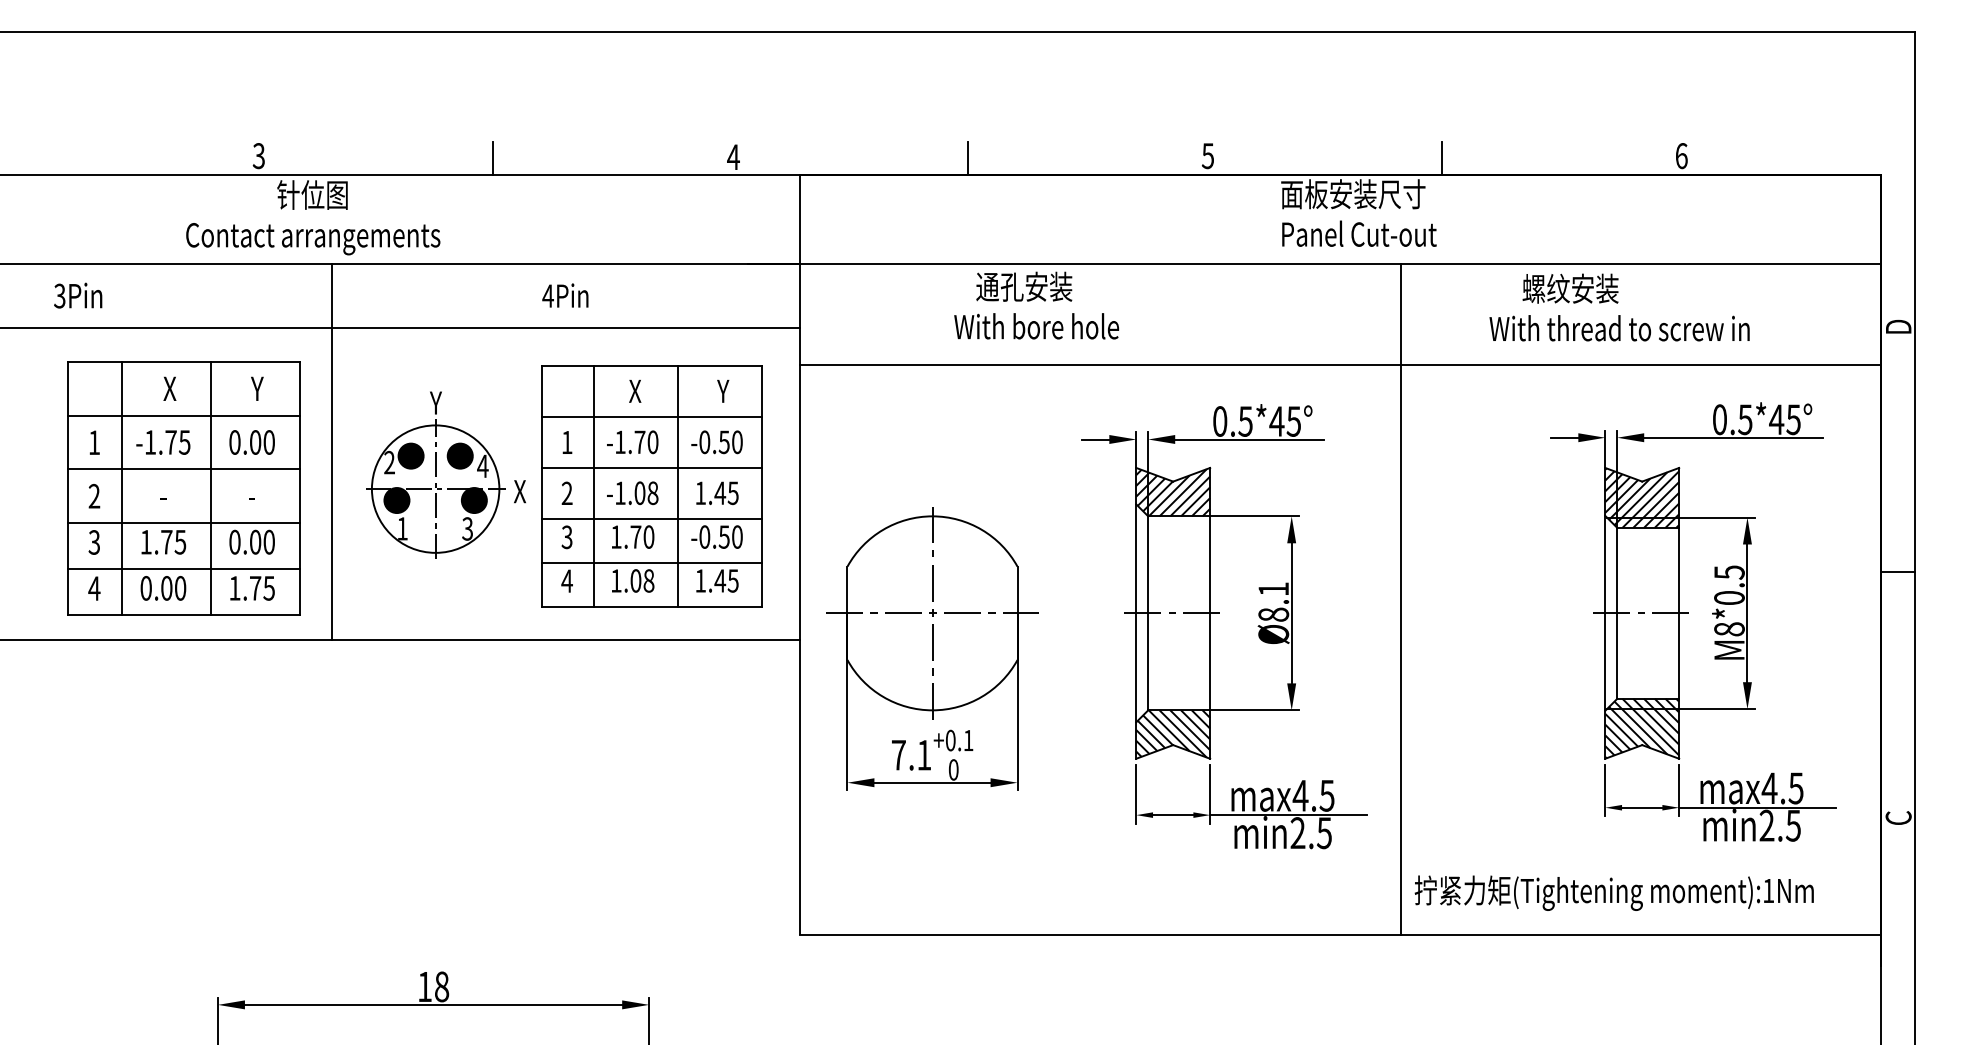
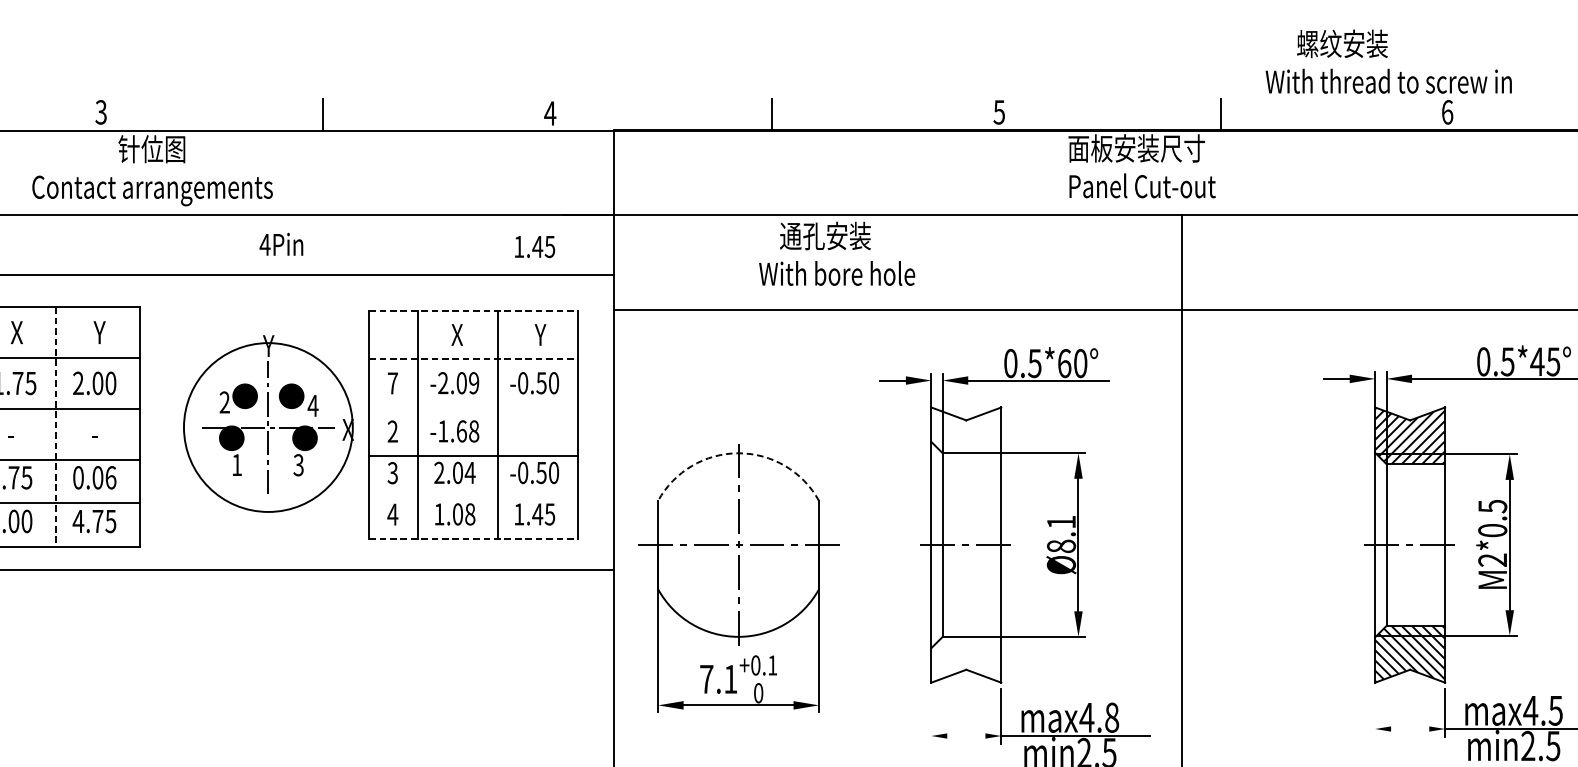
text: (565, 295) -> (281, 244), moved
text: (1619, 307) -> (1388, 61), moved
line: (652, 365) -> (473, 310), solid -> dashed
line: (652, 416) -> (473, 358), solid -> dashed
text: (1284, 421) -> (1071, 363), 0.5*45° -> 0.5*60°
text: (234, 442) -> (78, 383), 0.00 -> 2.00
text: (567, 442) -> (393, 383), 1 -> 7
text: (636, 442) -> (458, 383), -1.70 -> -2.09
line: (331, 451) -> (169, 391), removed
line: (652, 467) -> (473, 407), removed
line: (211, 488) -> (56, 426), solid -> dashed
circle: (435, 488) -> (268, 426), size x1.4
text: (639, 492) -> (461, 430), -1.08 -> -1.68
hatch: (1173, 492) -> (966, 430), removed
text: (717, 493) -> (535, 247), moved
arc: (932, 516) -> (738, 453), solid -> dashed
text: (632, 536) -> (454, 472), 1.70 -> 2.04
text: (269, 541) -> (111, 477), 0.00 -> 0.06
line: (652, 562) -> (473, 496), removed
text: (234, 588) -> (78, 521), 1.75 -> 4.75
line: (652, 606) -> (473, 538), solid -> dashed
text: (1729, 629) -> (1492, 560), M8*0.5 -> M2*0.5
hatch: (1173, 733) -> (966, 658), removed
line: (1605, 790) -> (1375, 712), removed
line: (1136, 794) -> (931, 716), removed
text: (1326, 795) -> (1111, 717), max4.5 -> max4.8
line: (1642, 807) -> (1410, 728), removed
line: (1173, 815) -> (966, 736), removed

